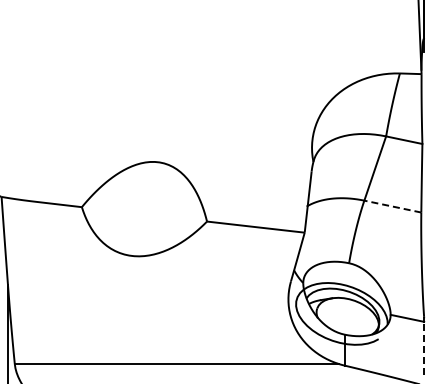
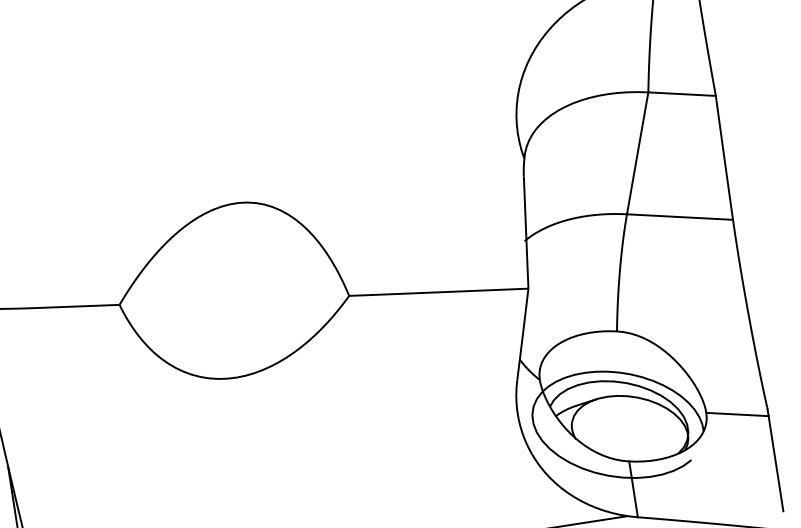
line: (392, 206) -> (679, 216), dashed -> solid
line: (424, 347) -> (776, 462), dashed -> solid

